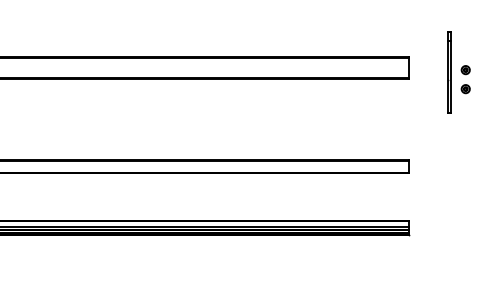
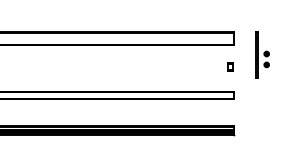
part: (458, 70) -> (262, 54), moved
part: (402, 116) -> (230, 66), added

